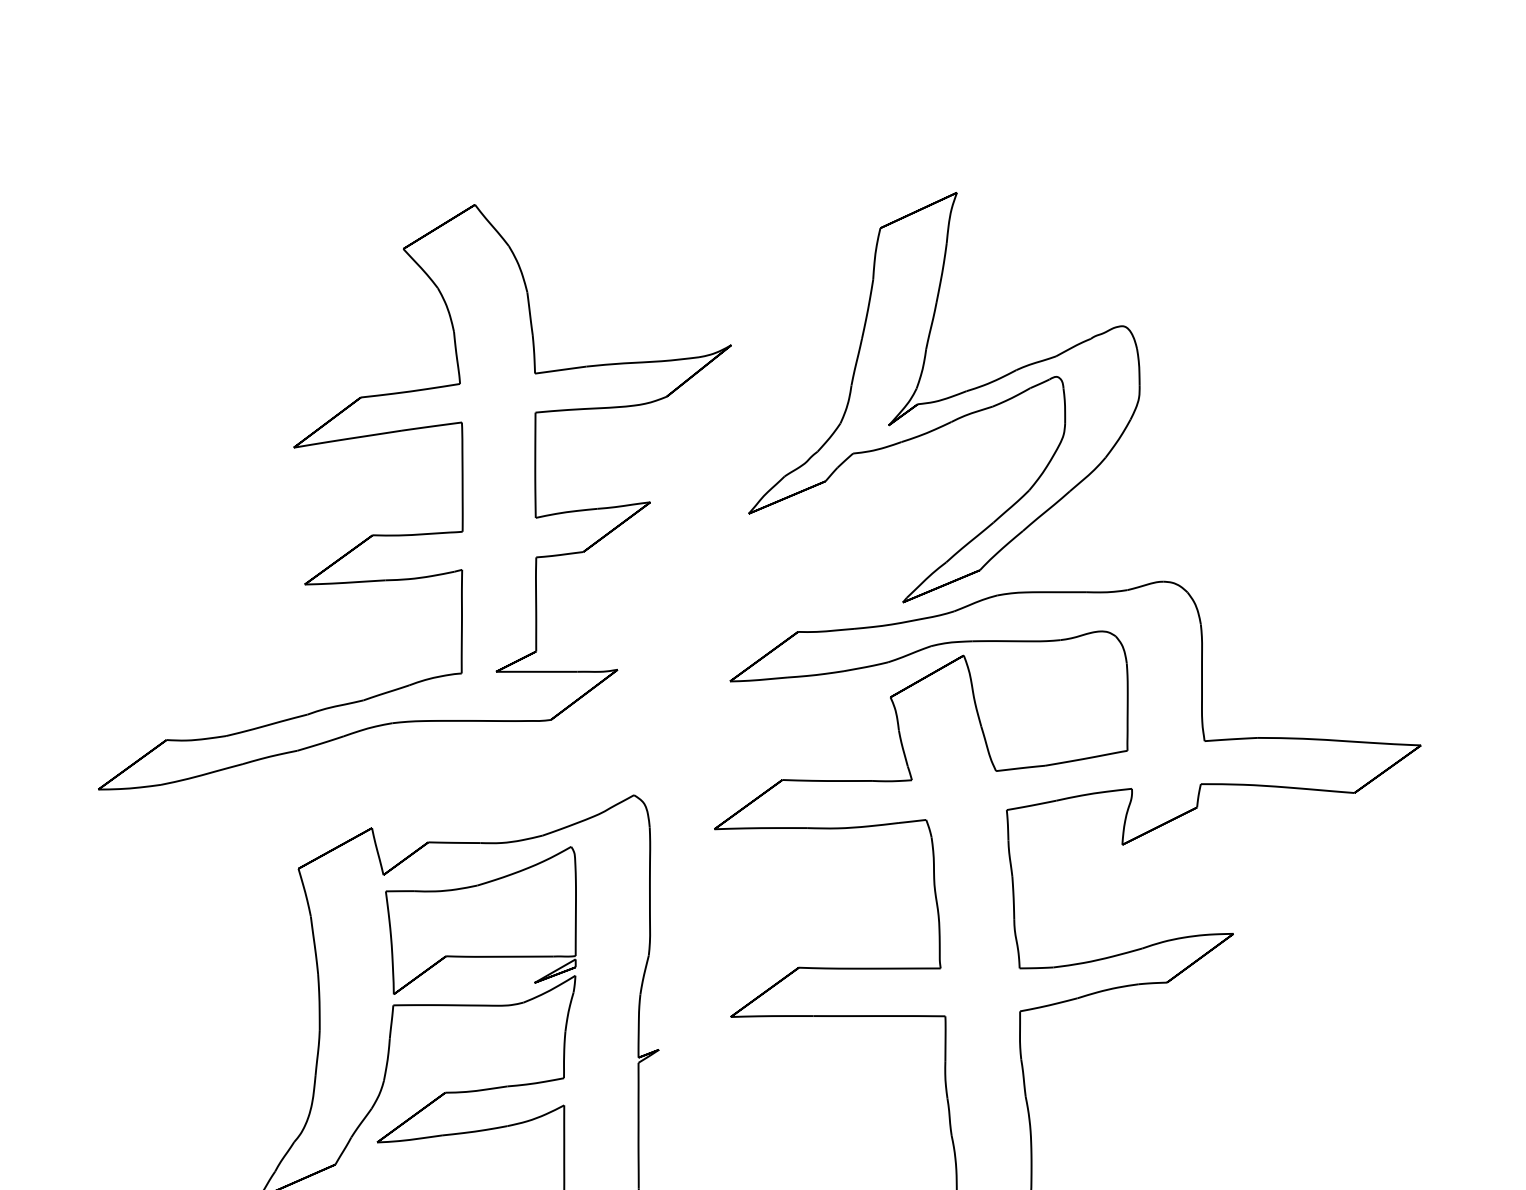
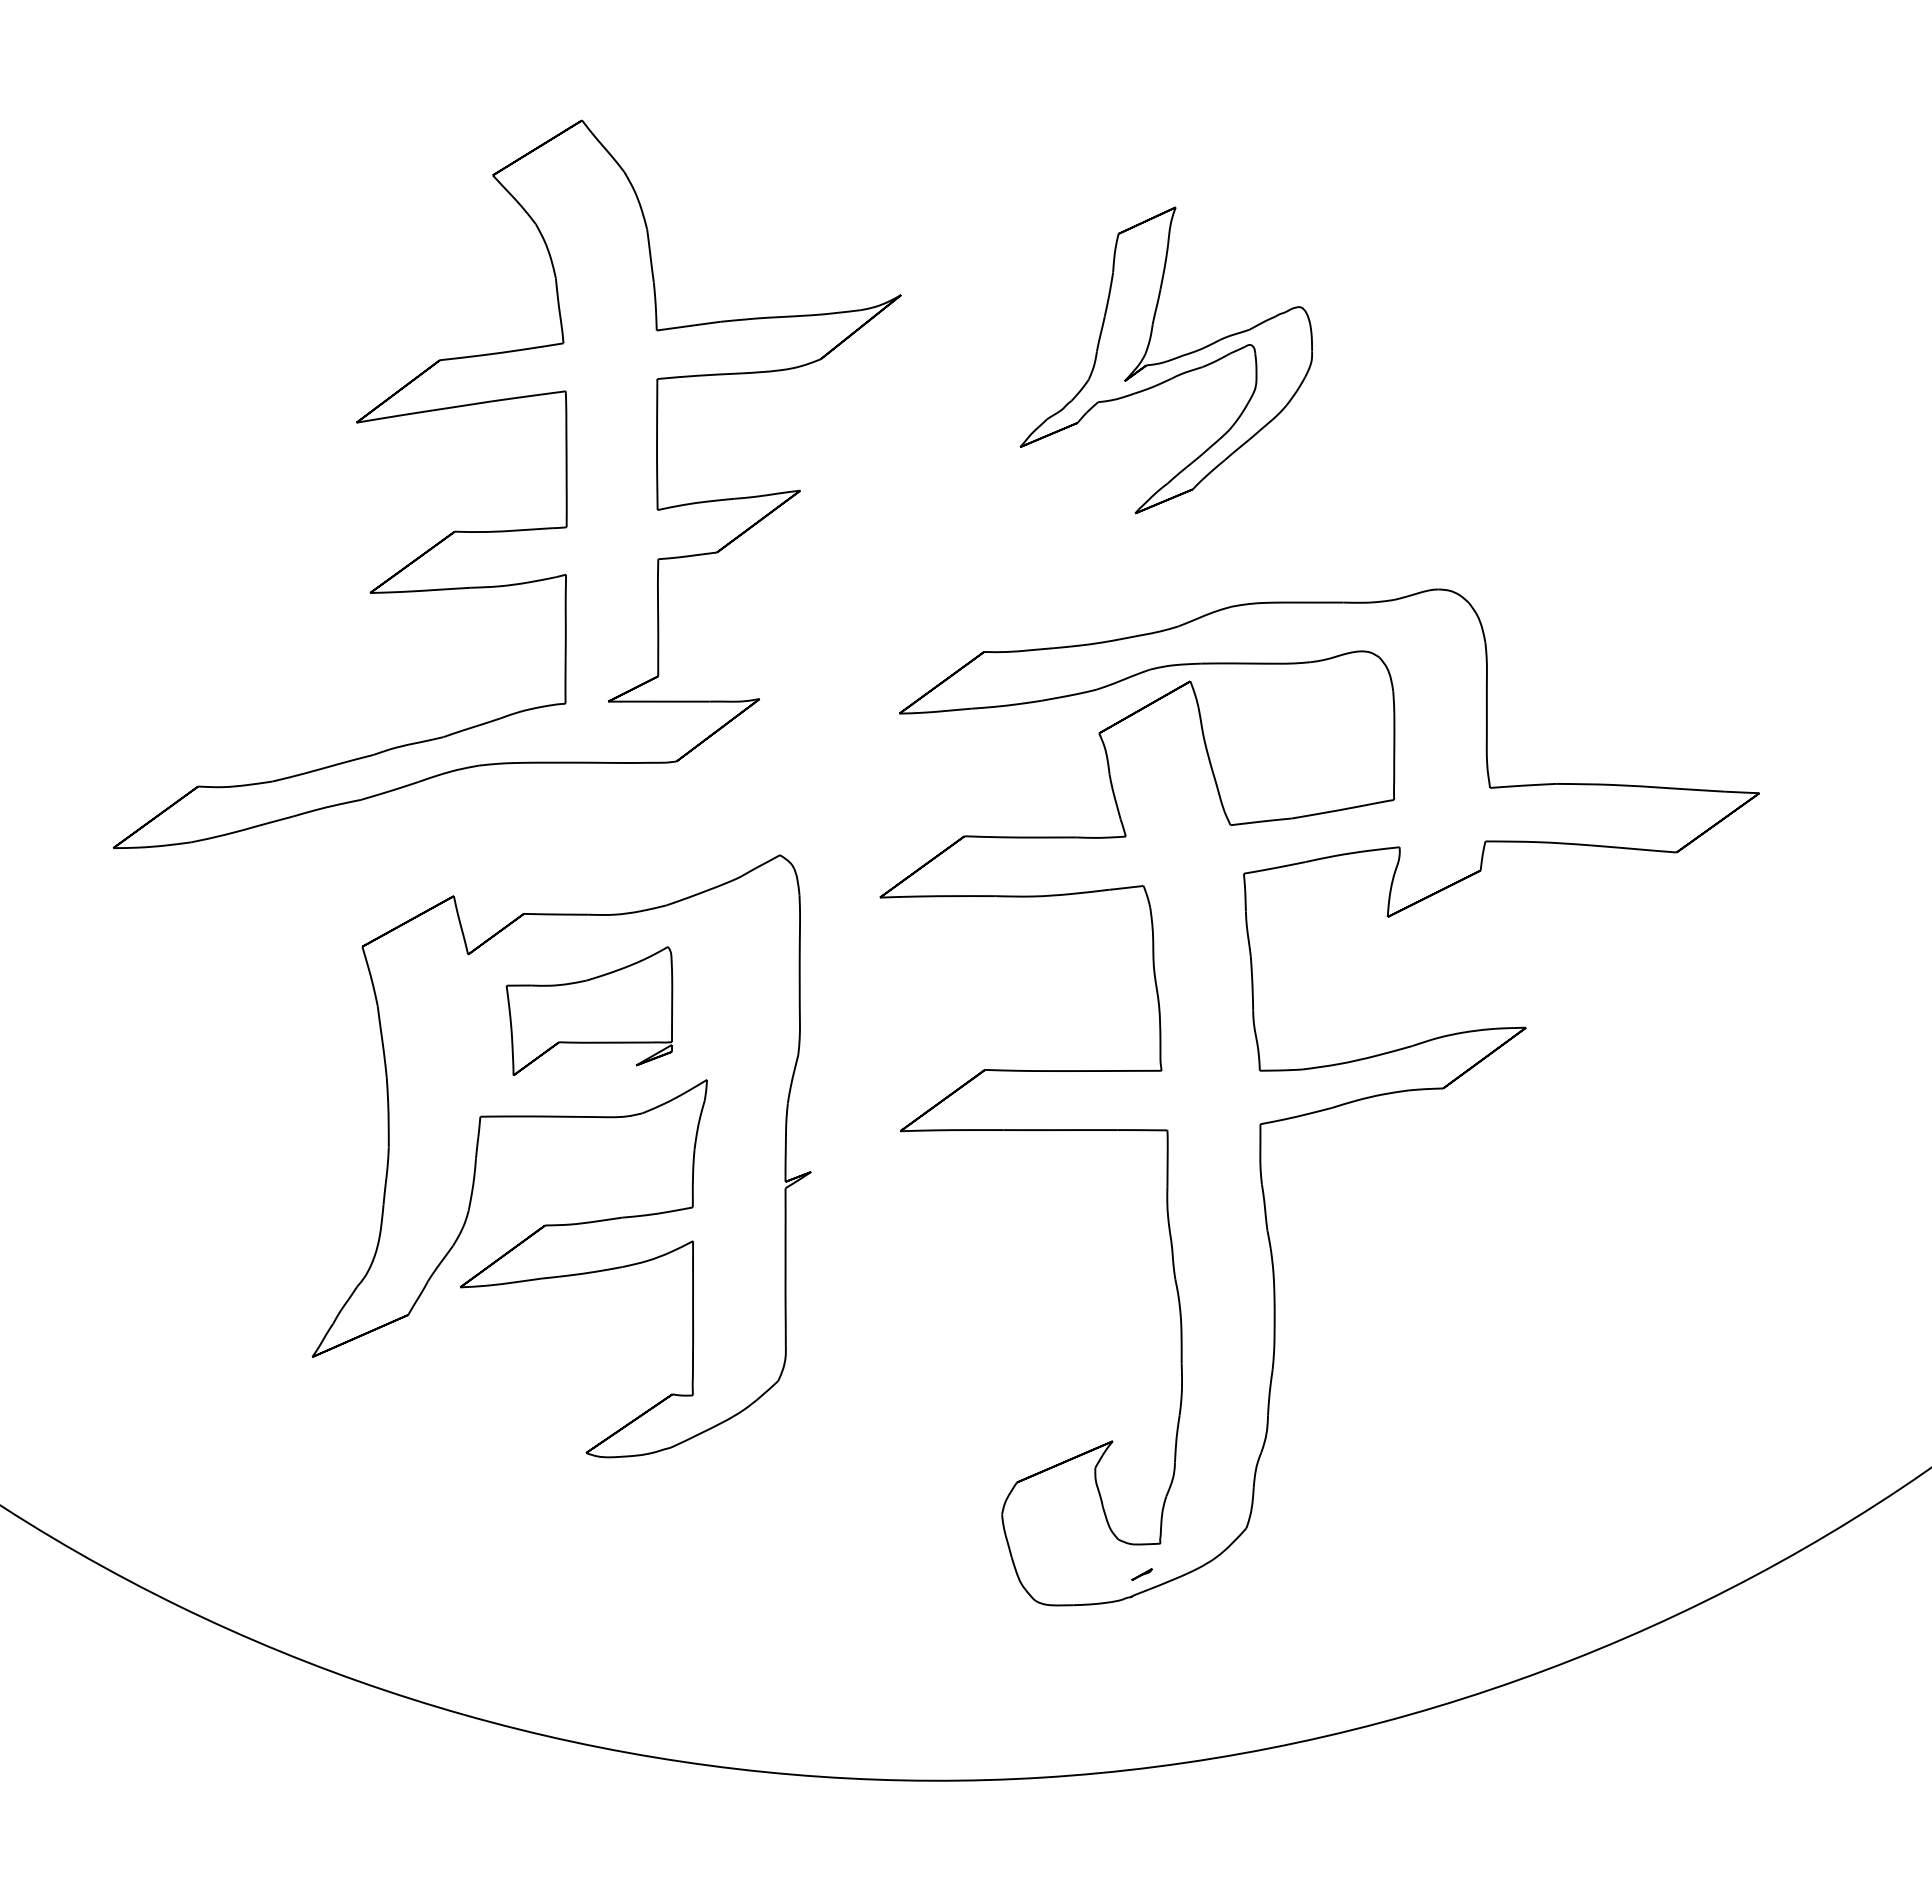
part: (944, 397) -> (1166, 360), size x0.6
part: (481, 919) -> (589, 1010), size x0.7

